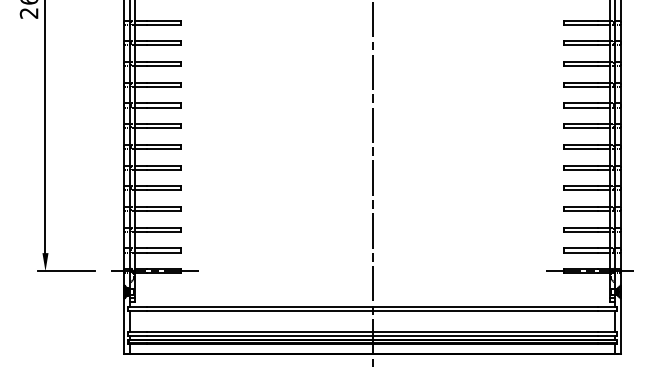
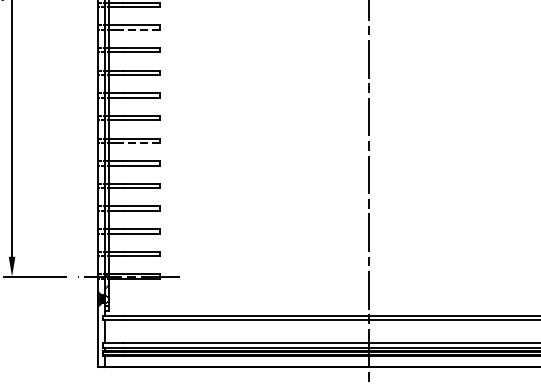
line: (163, 45) -> (141, 29), solid -> dashed
line: (163, 149) -> (141, 143), solid -> dashed

